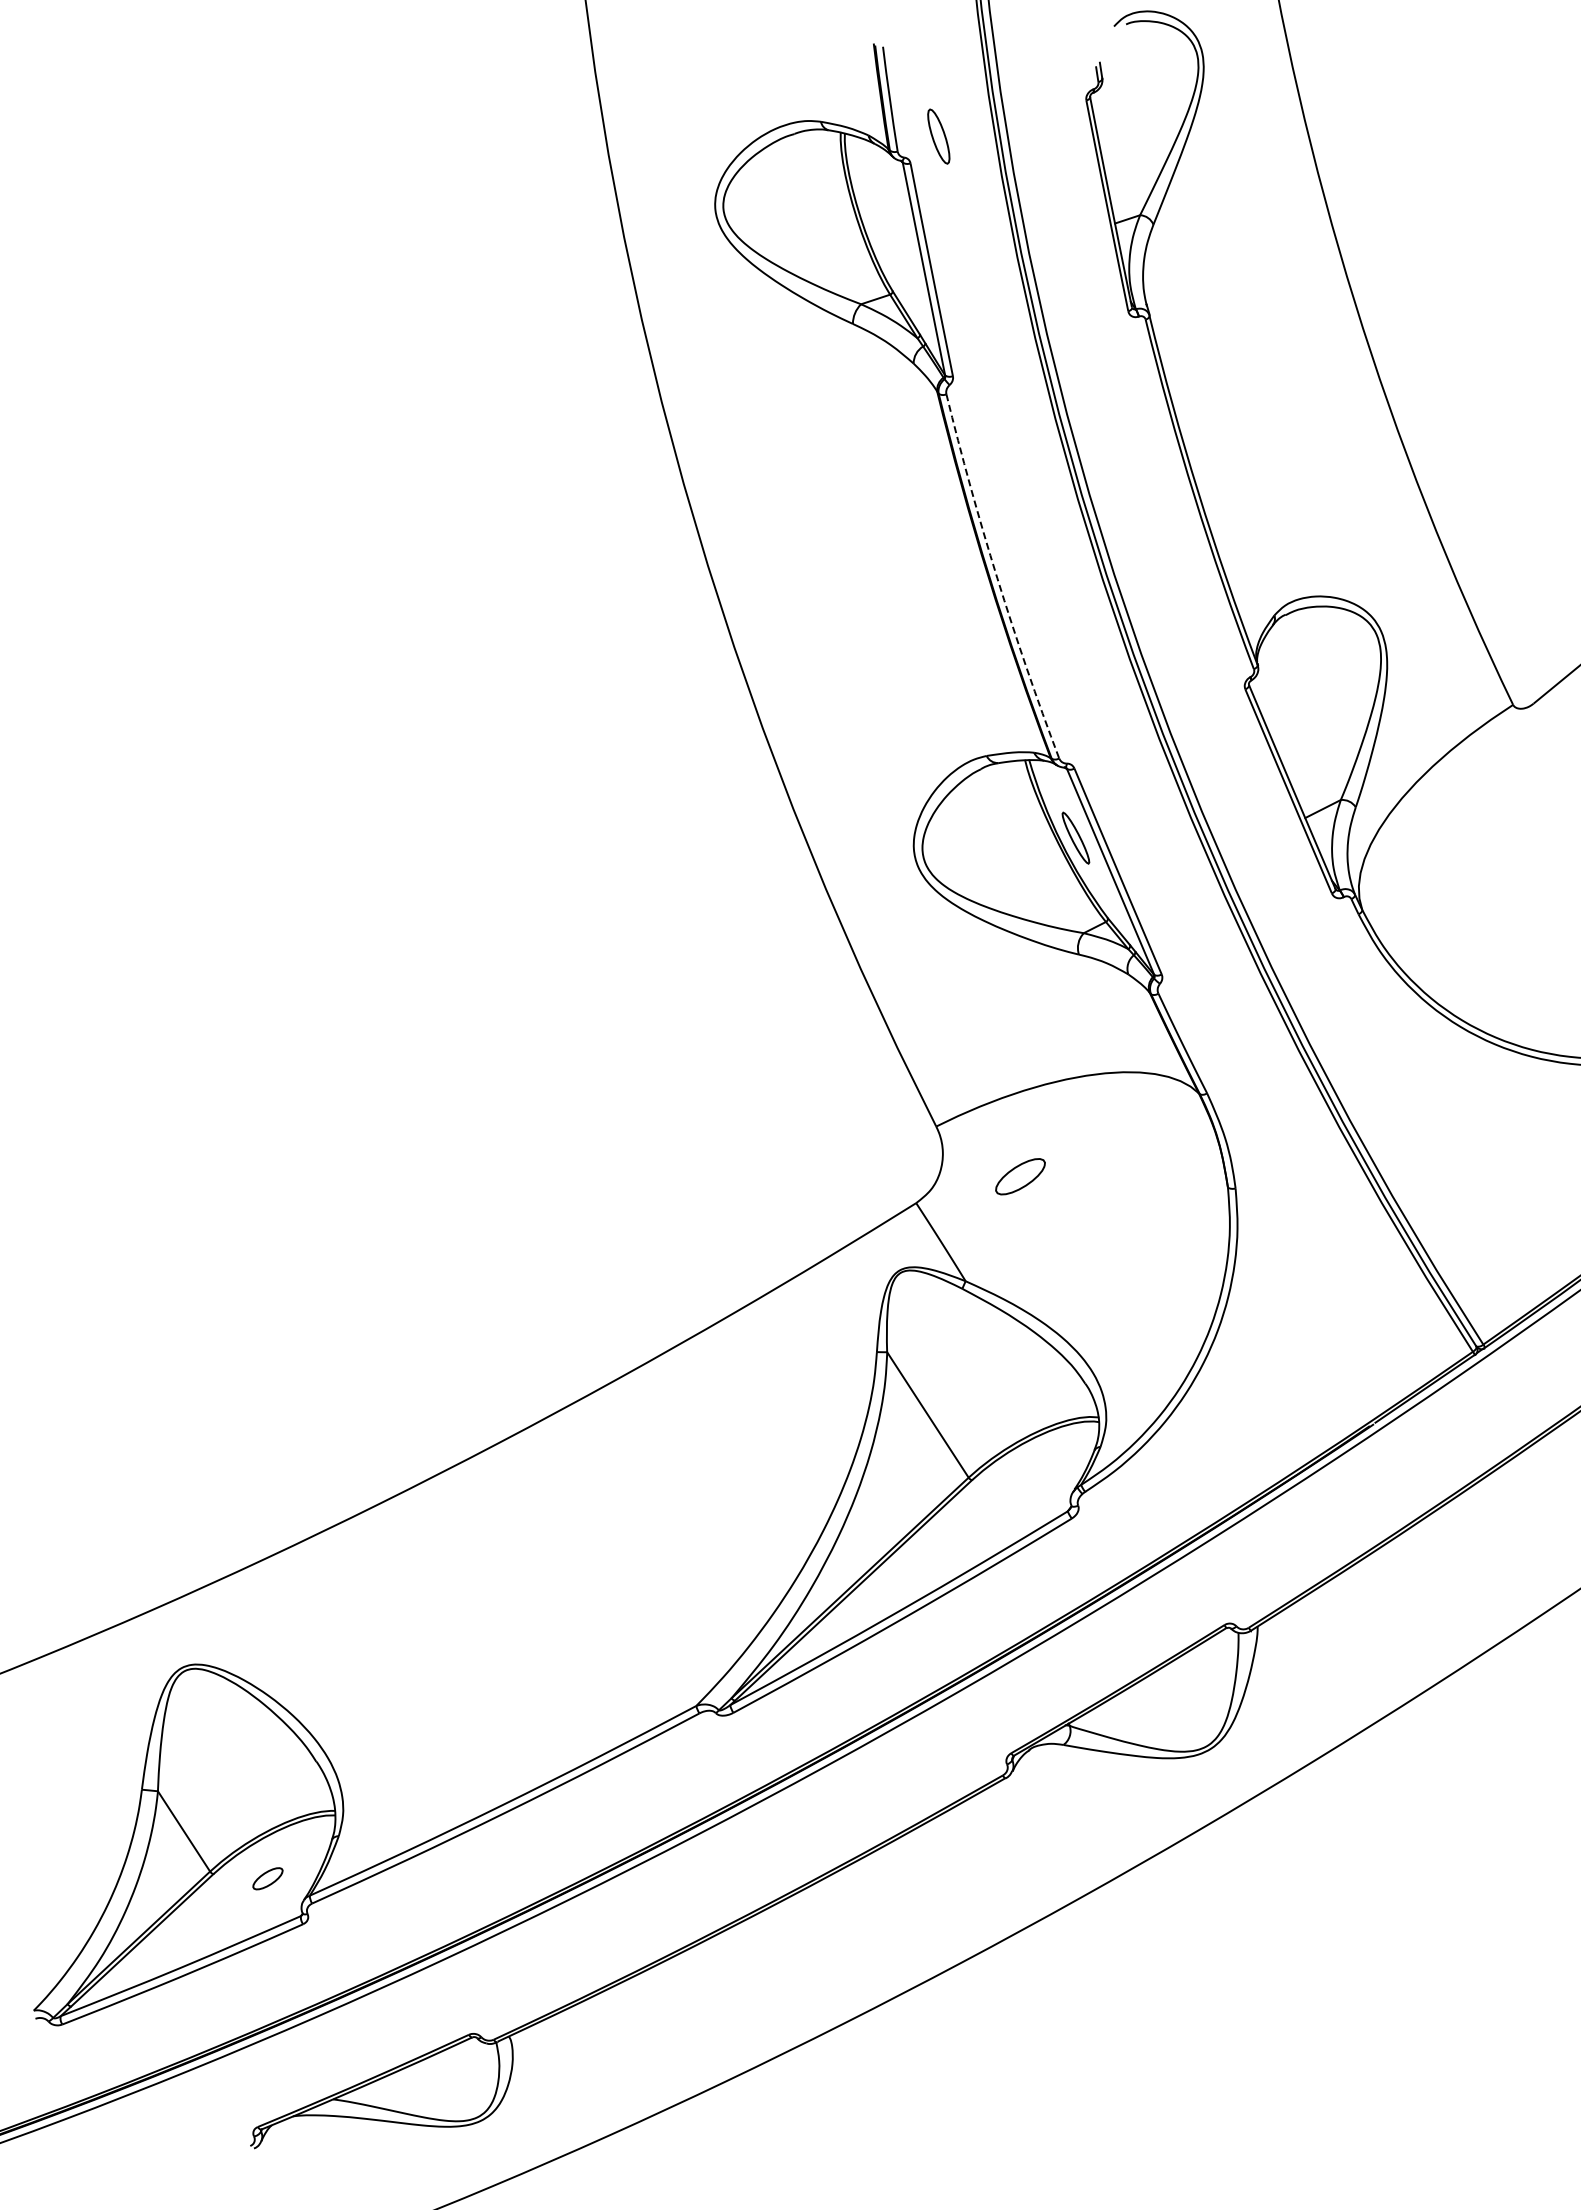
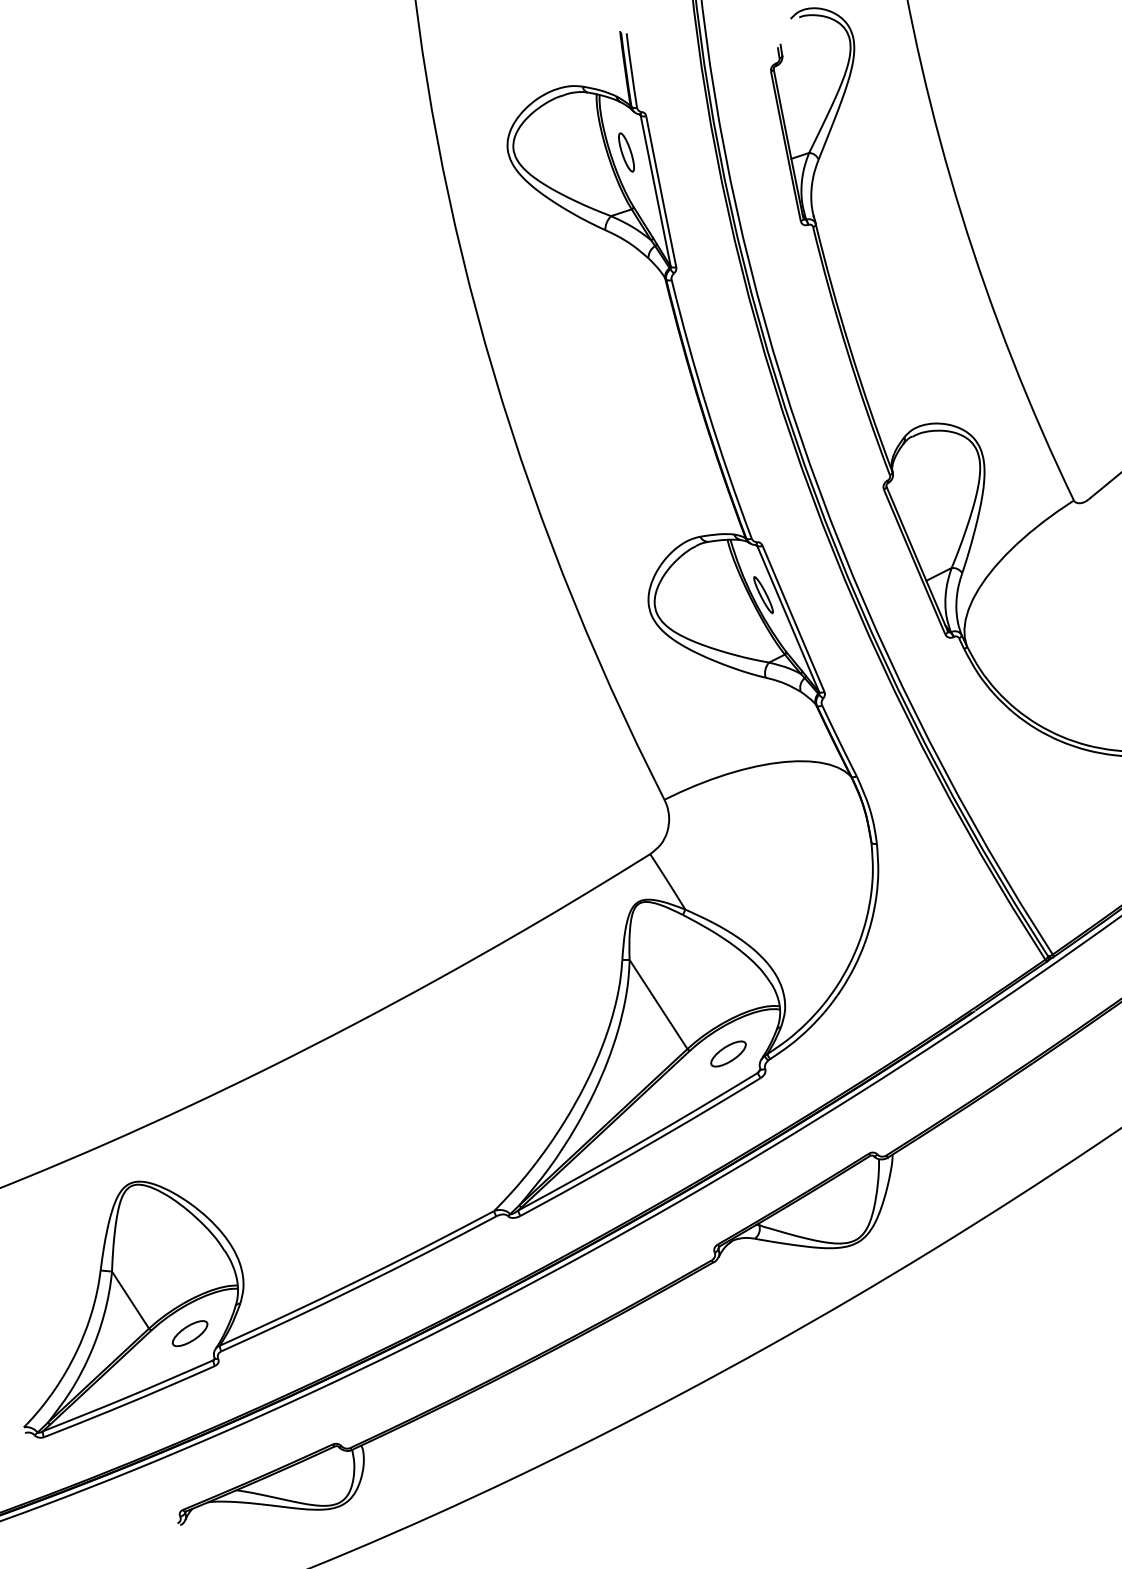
part: (938, 136) -> (626, 152), moved
arc: (997, 578) -> (707, 410), dashed -> solid
part: (1020, 1176) -> (728, 1053), moved
part: (267, 1878) -> (189, 1333), size x1.67

